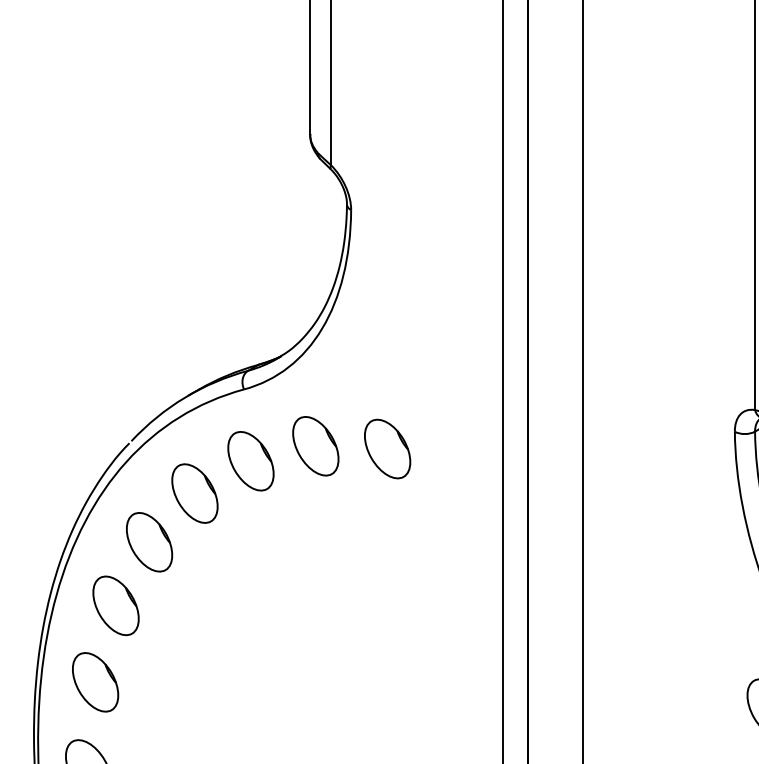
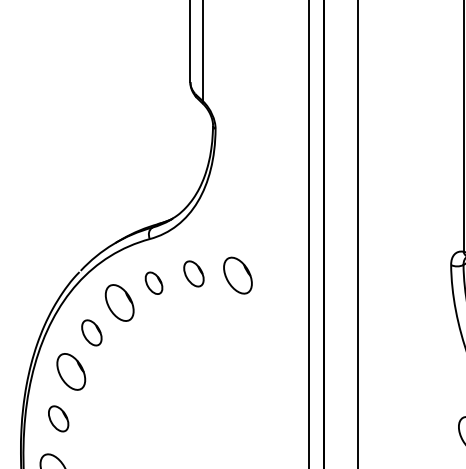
part: (315, 445) -> (193, 273), size x0.7
part: (249, 461) -> (153, 283), size x0.6
part: (148, 541) -> (91, 332), size x0.7
part: (95, 681) -> (58, 418), size x0.7

